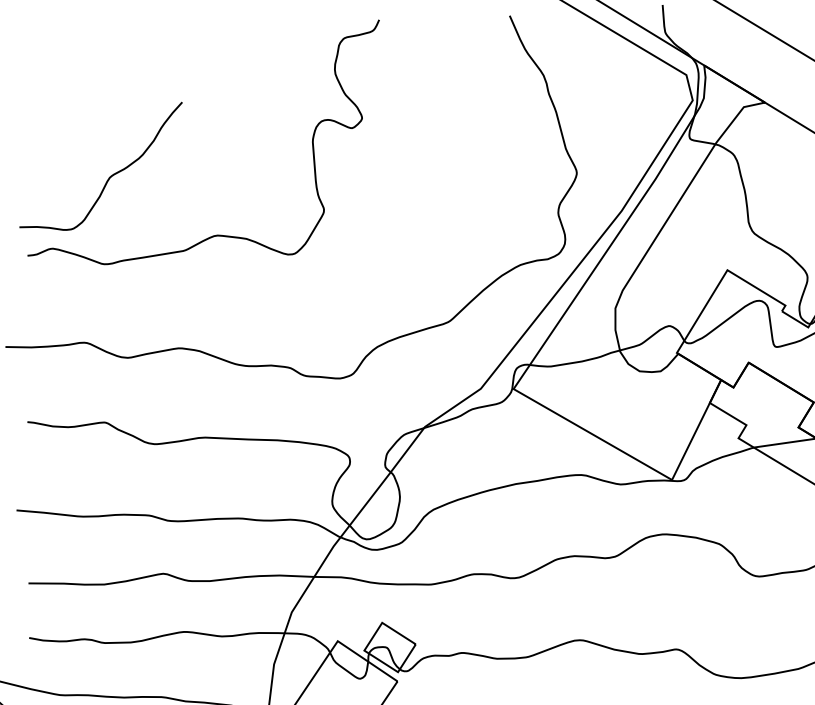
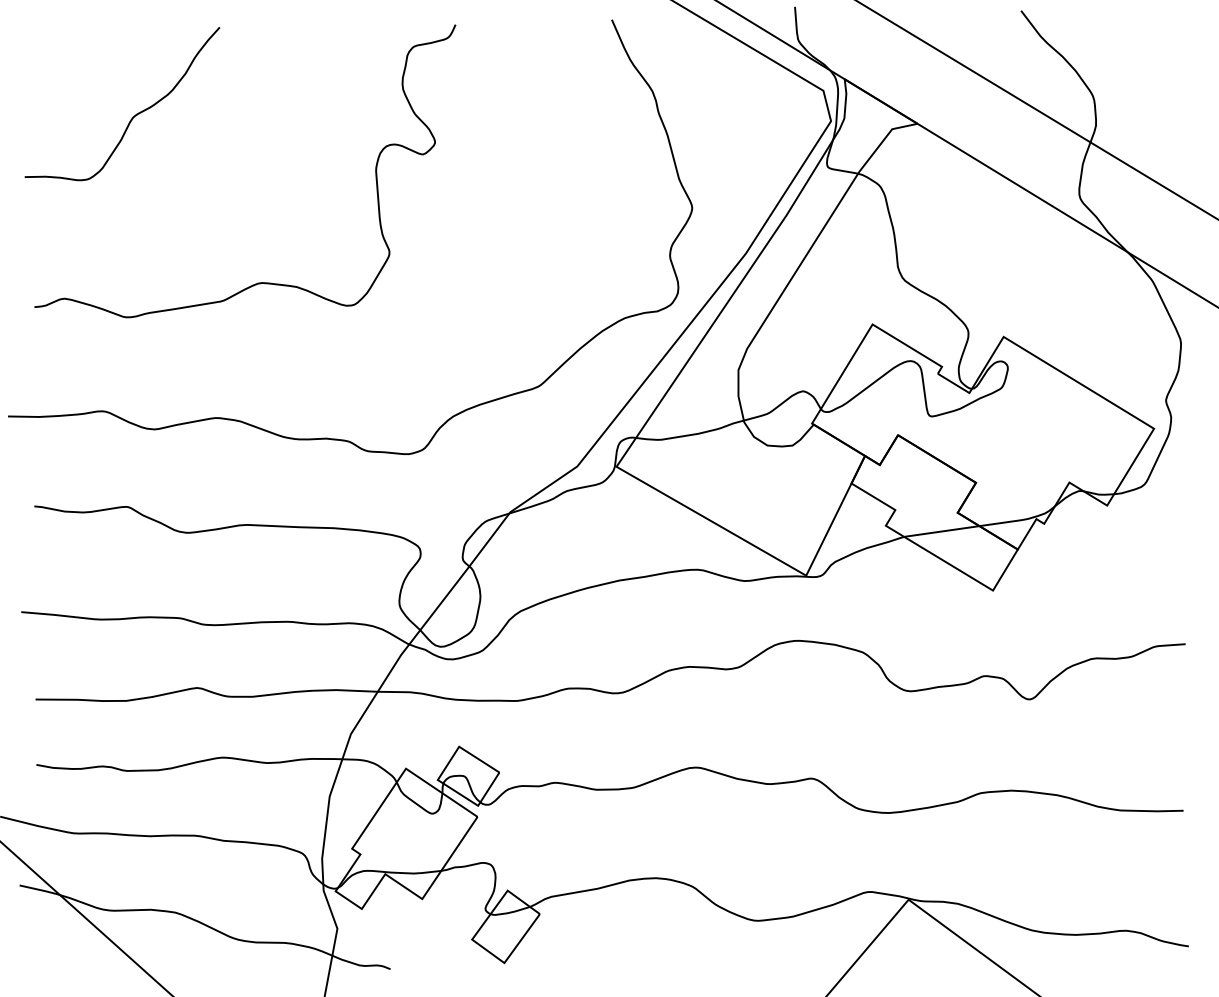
curve: (109, 176) -> (132, 116), moved

